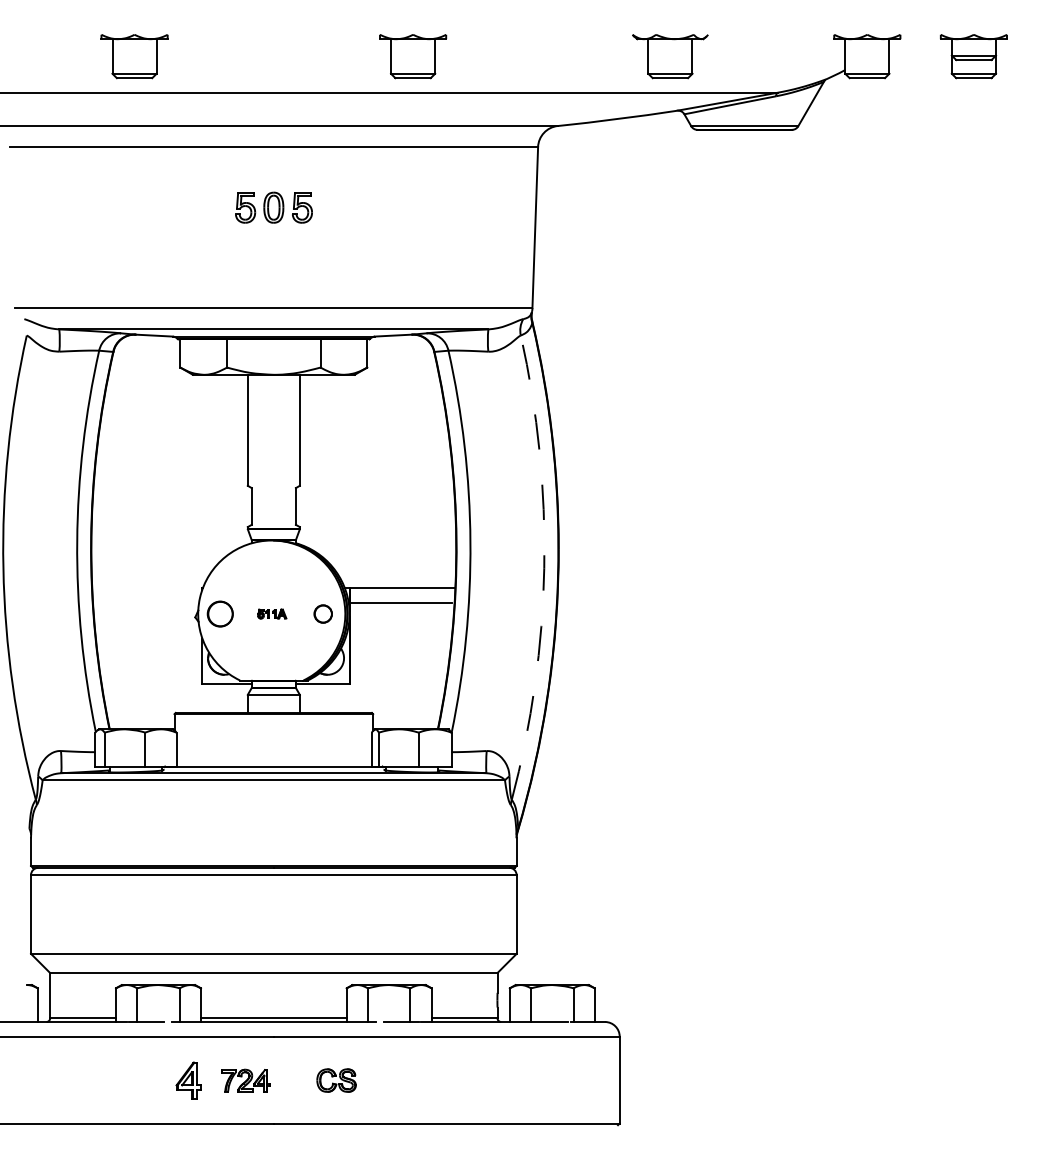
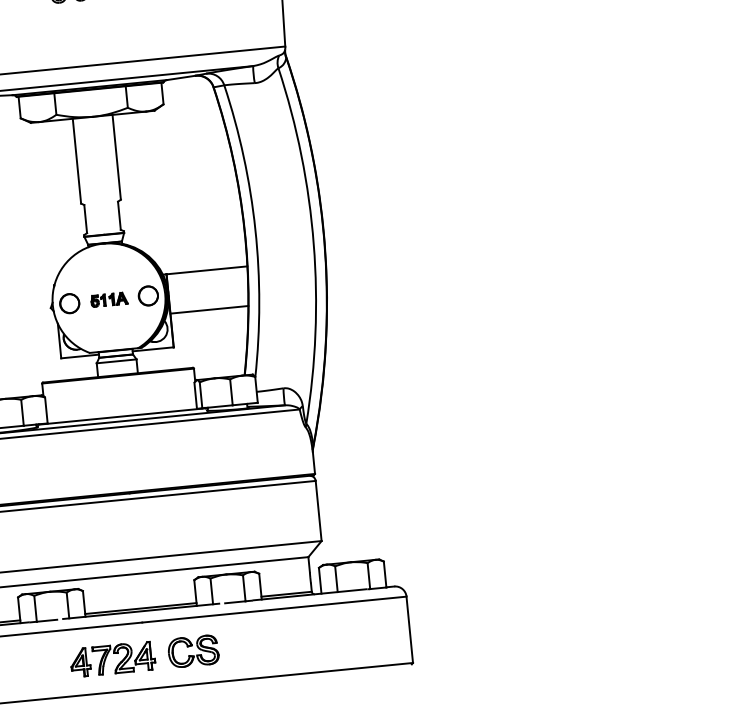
arc: (544, 568) -> (313, 244), dashed -> solid
line: (400, 602) -> (209, 309), moved
part: (272, 613) -> (109, 299), size x1.67
circle: (322, 613) -> (147, 295), size x1.43
part: (245, 1080) -> (123, 658), size x1.67
part: (336, 1080) -> (193, 651), size x1.67

